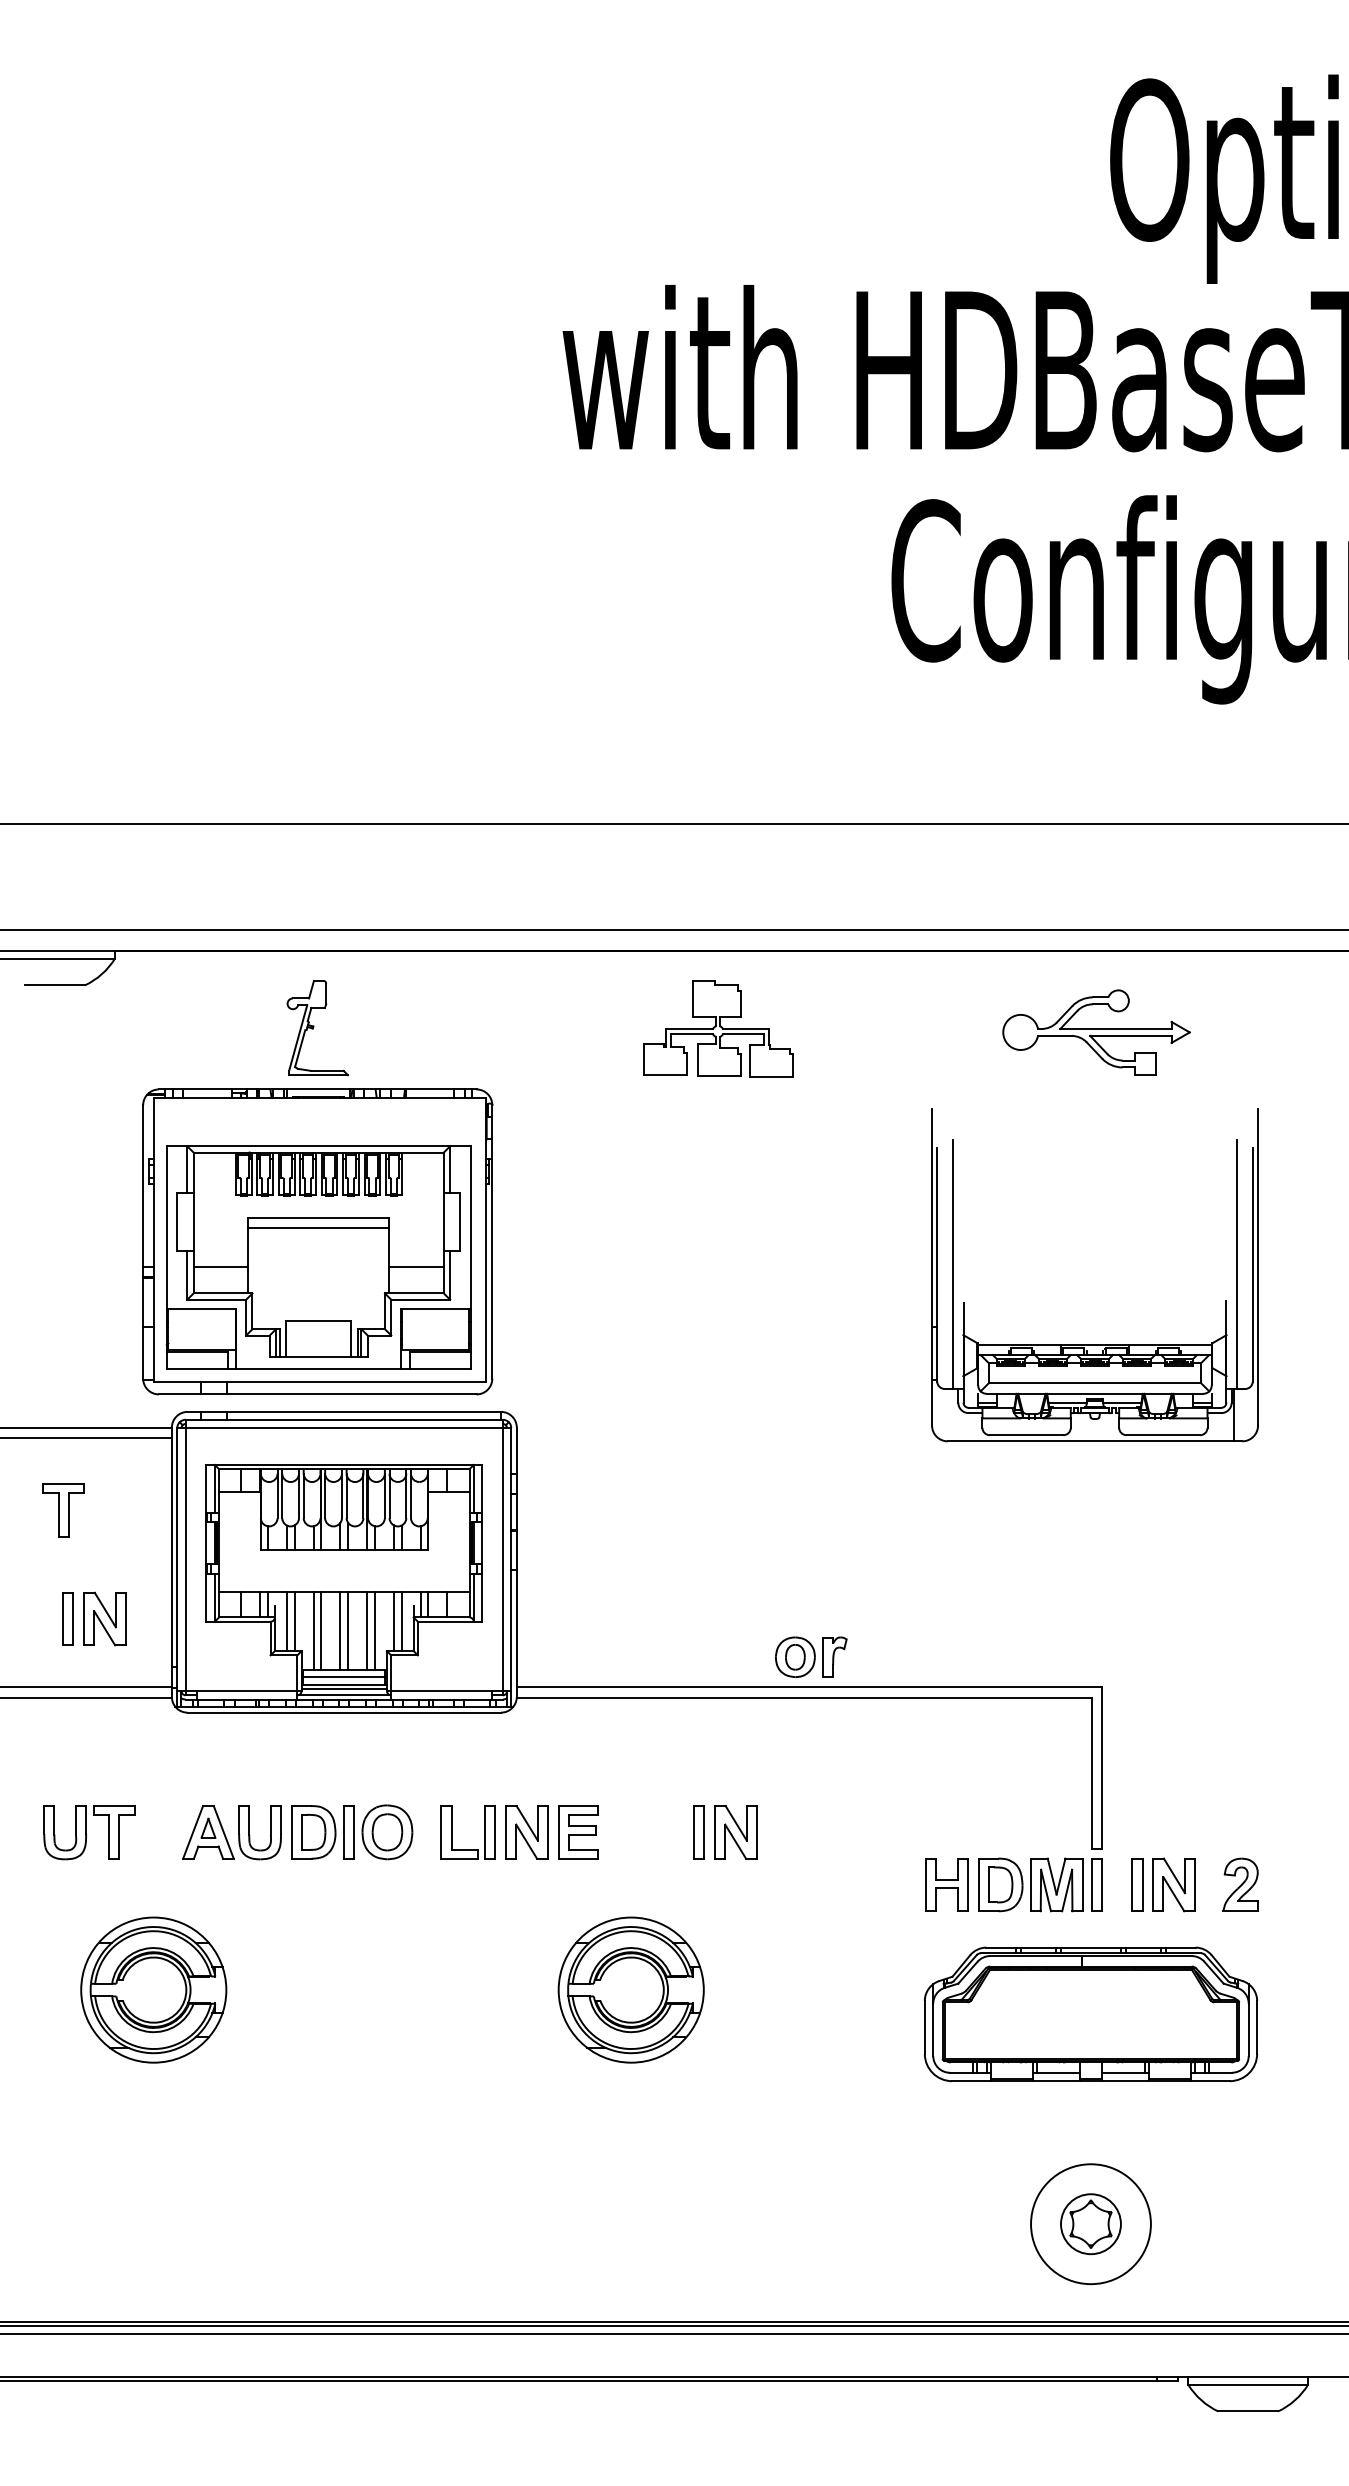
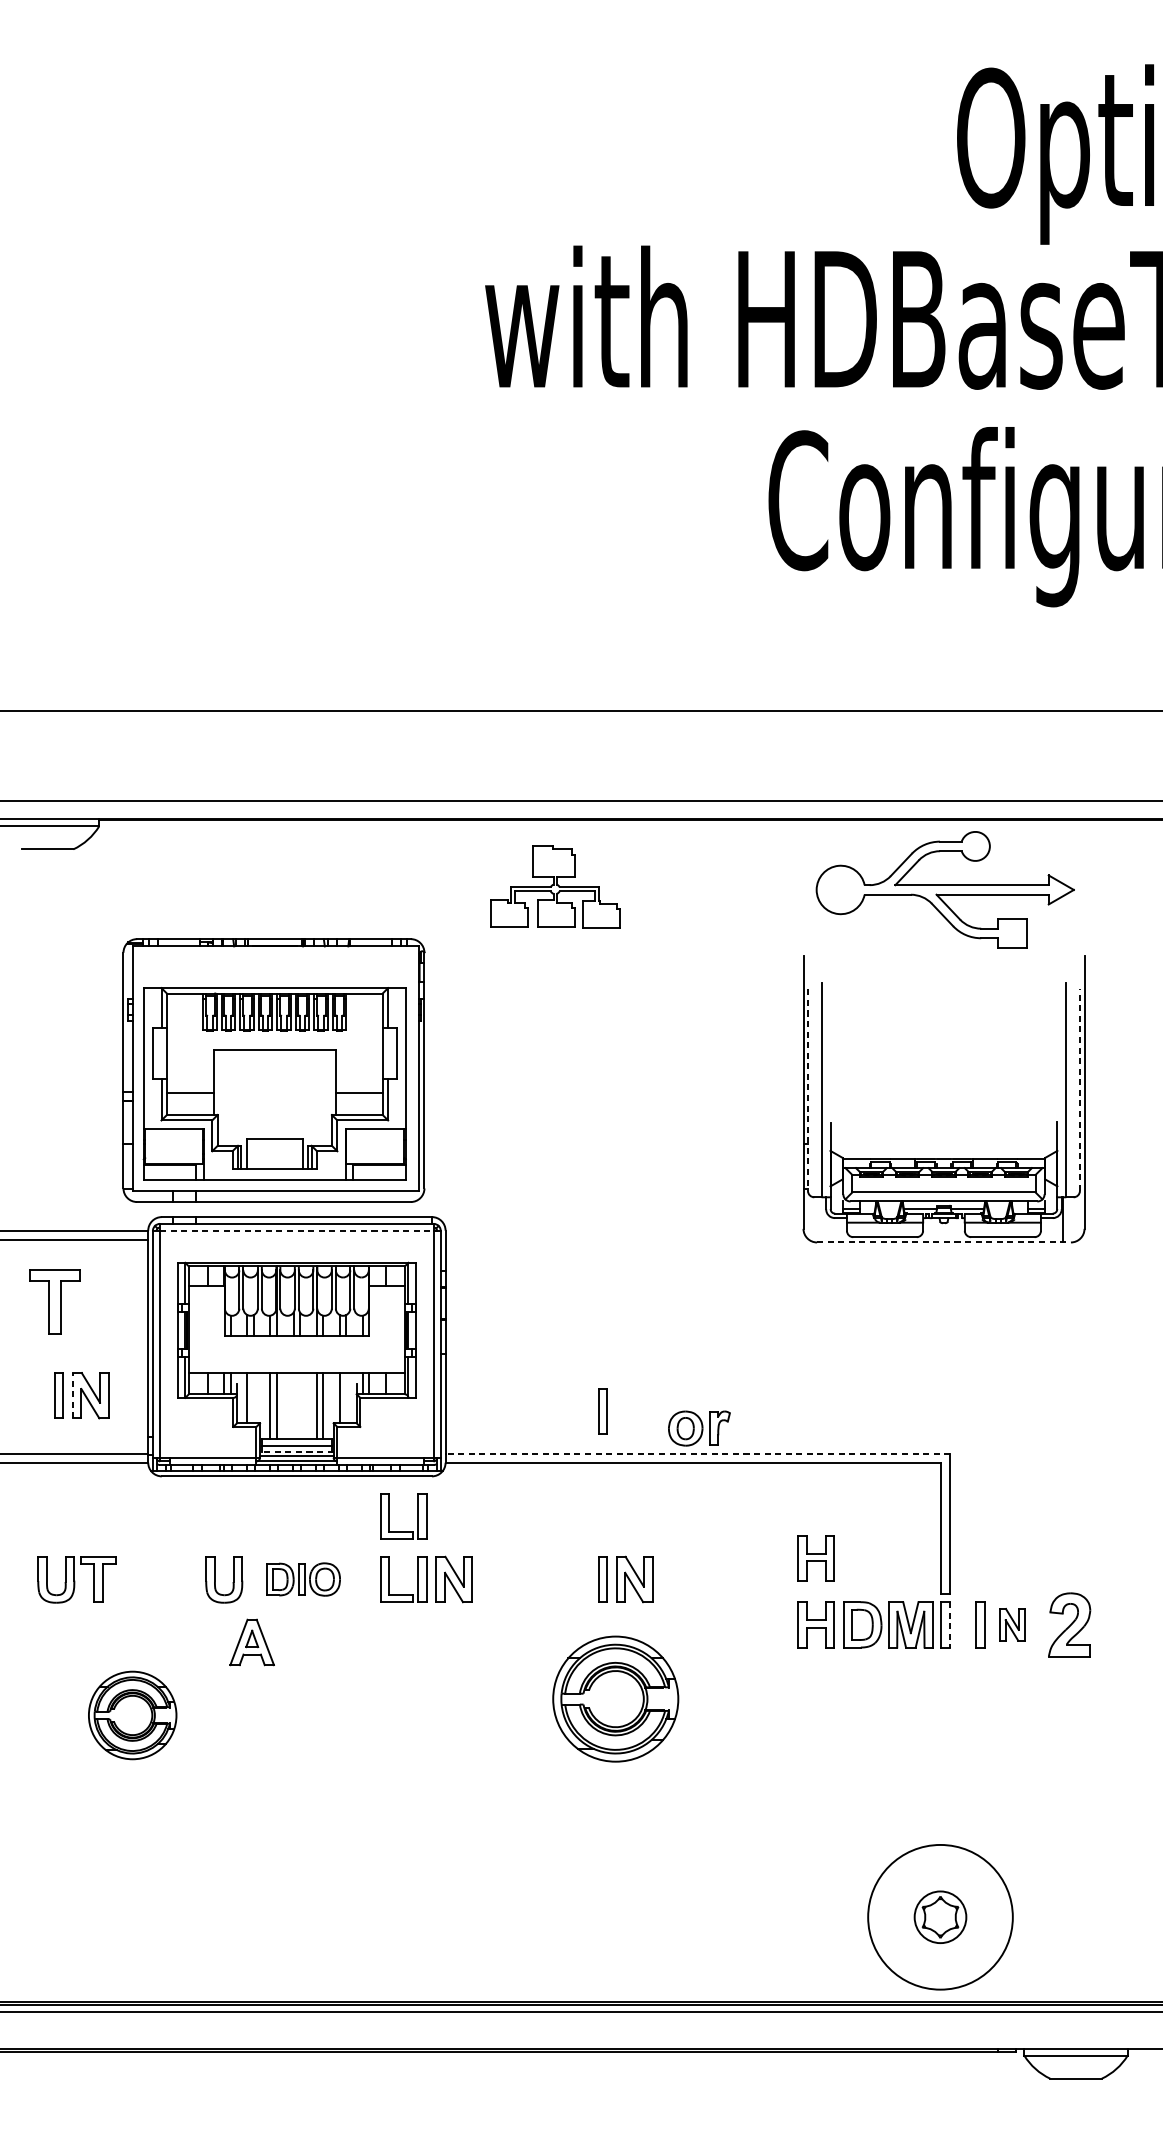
part: (317, 1028) -> (273, 886), removed
part: (718, 1028) -> (555, 886), moved
part: (1096, 1032) -> (945, 890), size x1.6
line: (318, 1228) -> (274, 1059), removed
line: (937, 1264) -> (808, 1090), solid -> dashed
line: (1252, 1264) -> (1079, 1090), solid -> dashed
line: (344, 1428) -> (297, 1231), solid -> dashed
line: (1095, 1441) -> (944, 1242), solid -> dashed
part: (63, 1510) -> (54, 1302), size x1.4
line: (84, 1618) -> (72, 1395), solid -> dashed
line: (294, 1621) -> (253, 1397), removed
line: (401, 1621) -> (346, 1397), removed
line: (340, 1630) -> (293, 1405), removed
line: (348, 1630) -> (300, 1405), removed
part: (698, 1637) -> (602, 1411), added
line: (344, 1684) -> (297, 1452), solid -> dashed
line: (809, 1687) -> (697, 1454), solid -> dashed
part: (452, 1759) -> (390, 1516), added
part: (946, 1807) -> (815, 1558), added
part: (208, 1832) -> (252, 1642), moved
part: (352, 1832) -> (303, 1579), size x0.7
part: (578, 1832) -> (498, 1579), removed
part: (1173, 1884) -> (1011, 1624), size x0.7
part: (1240, 1884) -> (1069, 1624), size x1.4
line: (1102, 1885) -> (950, 1625), solid -> dashed
part: (153, 1989) -> (132, 1714), size x0.7
part: (630, 1989) -> (615, 1698), moved
part: (1090, 2014) -> (940, 1736), removed
circle: (1090, 2224) -> (940, 1917), size x1.4

